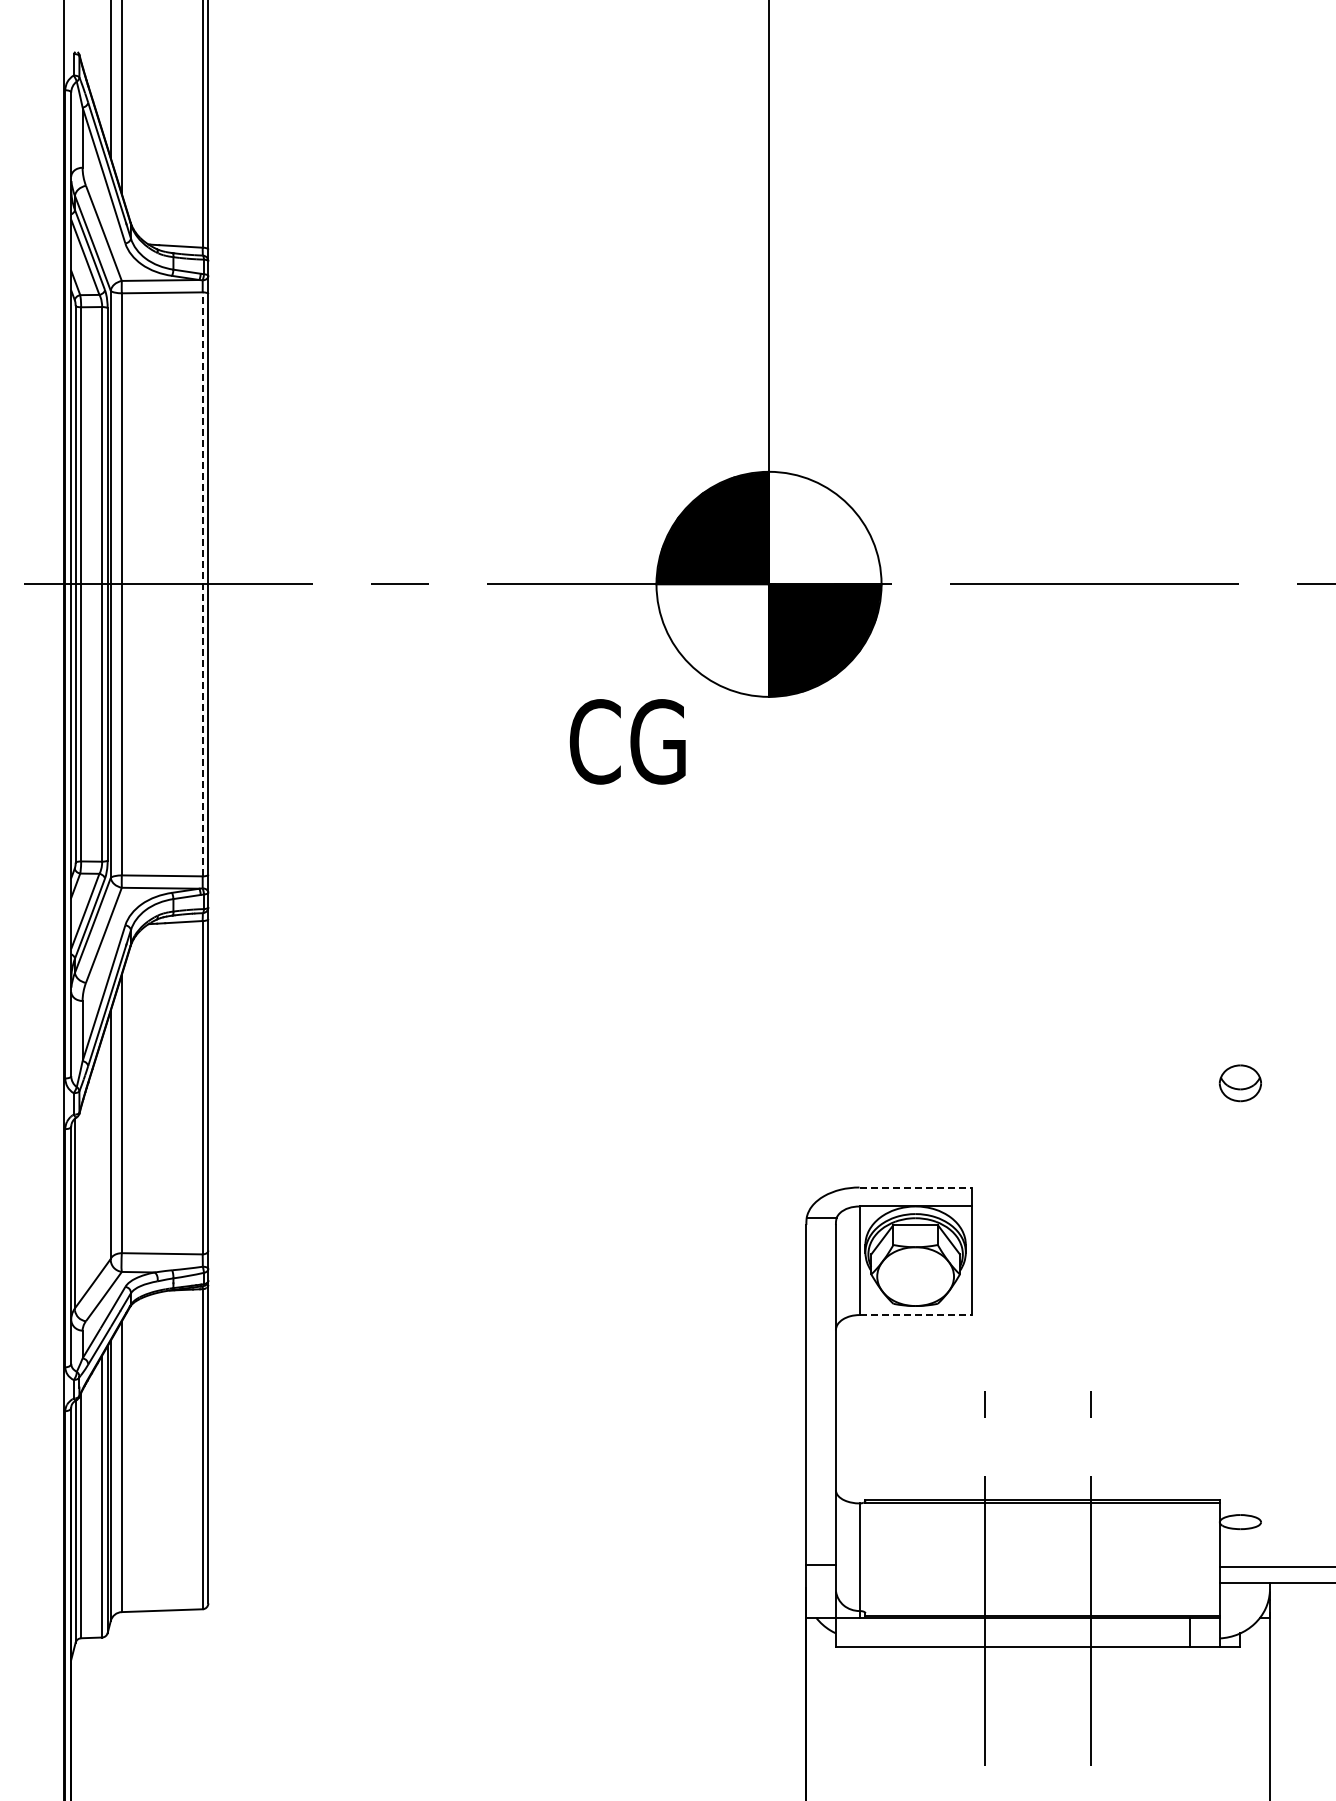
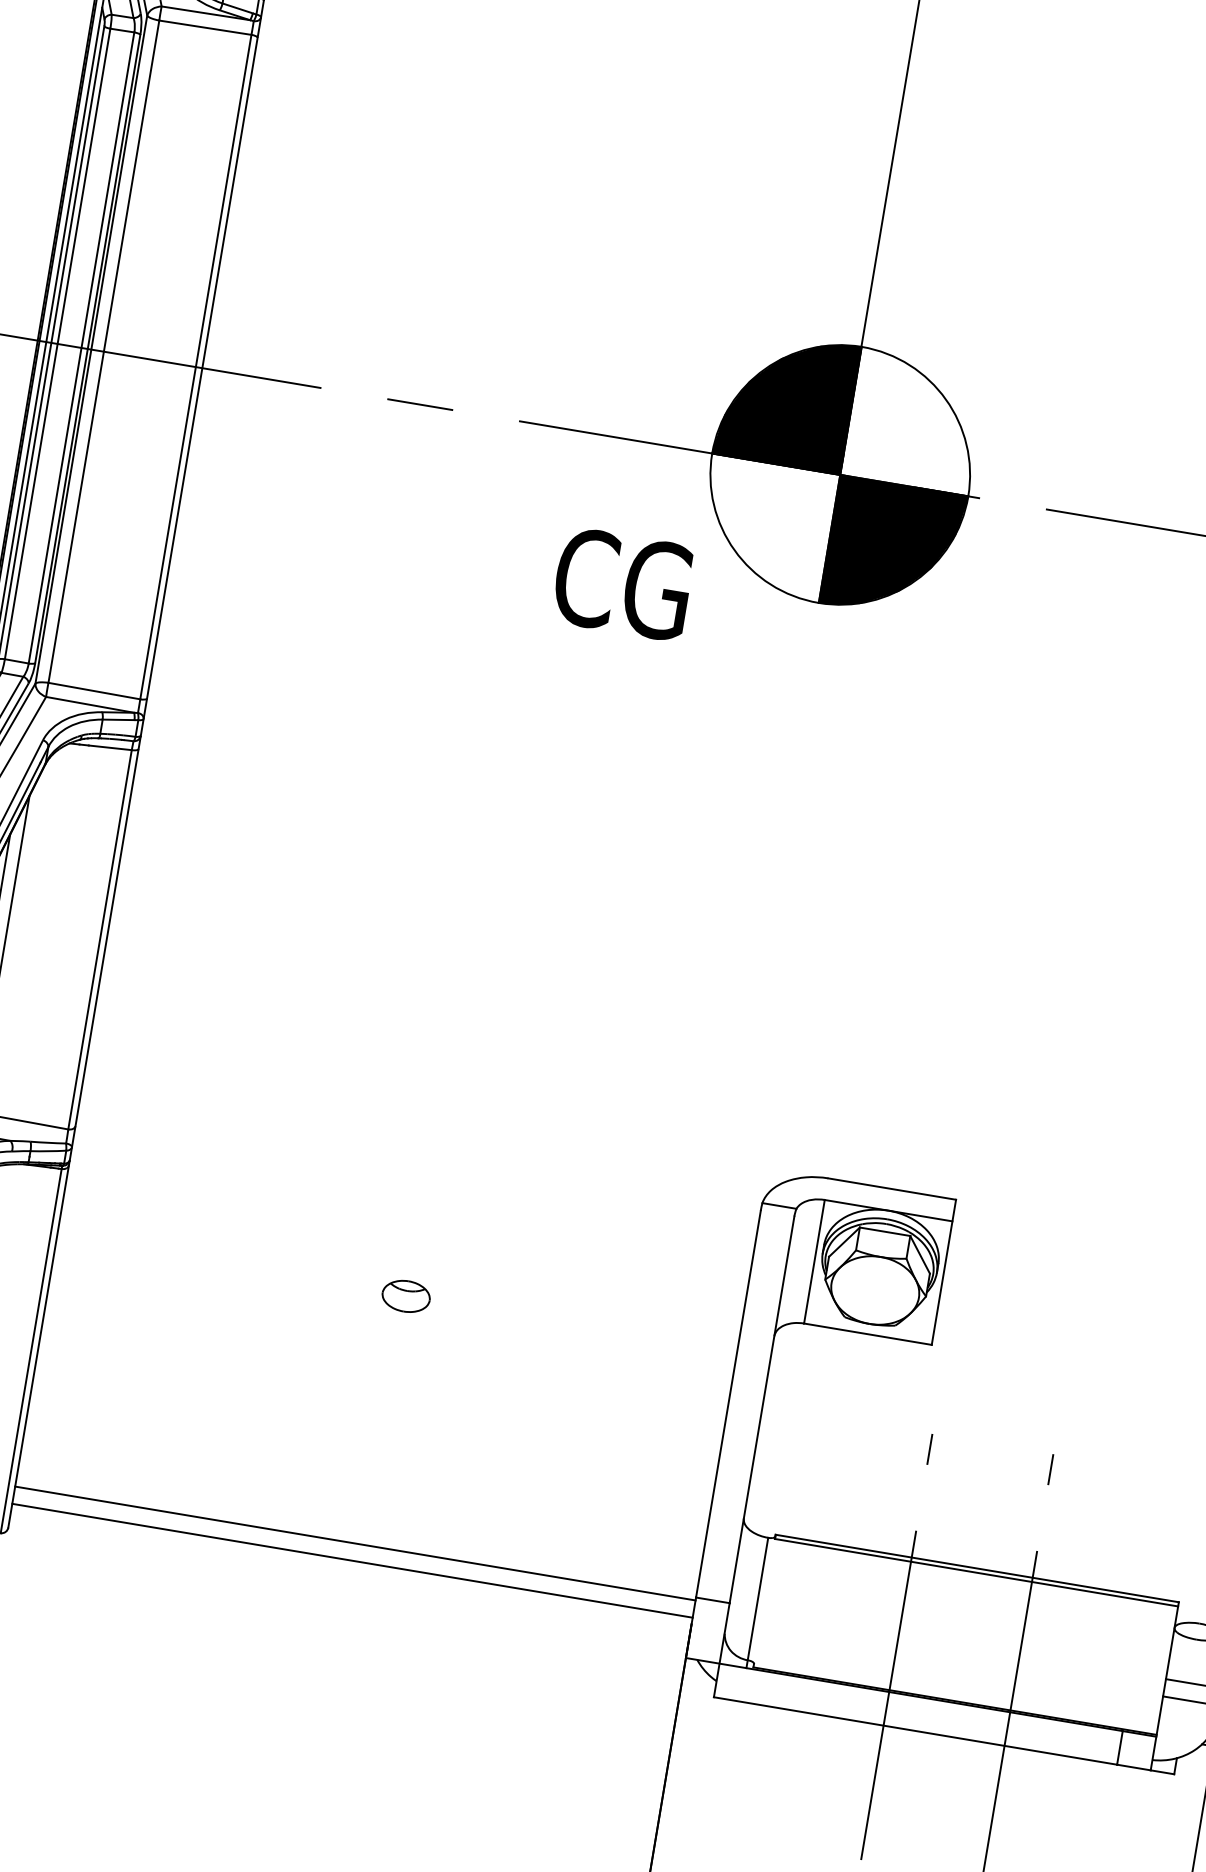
line: (202, 584) -> (195, 367), dashed -> solid
text: (627, 741) -> (622, 583), moved
line: (916, 1187) -> (893, 1189), dashed -> solid
line: (916, 1315) -> (868, 1334), dashed -> solid
part: (515, 1348) -> (406, 1296), added
line: (507, 1567) -> (355, 1543), added
line: (507, 1582) -> (352, 1560), added

